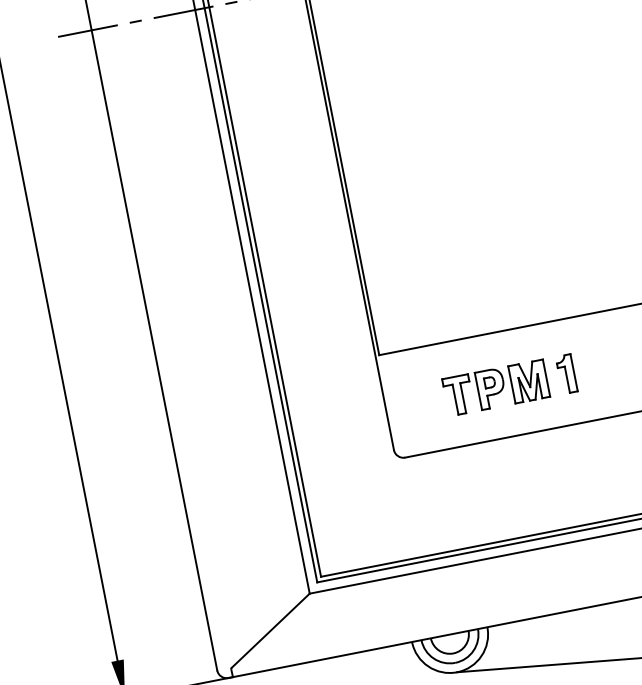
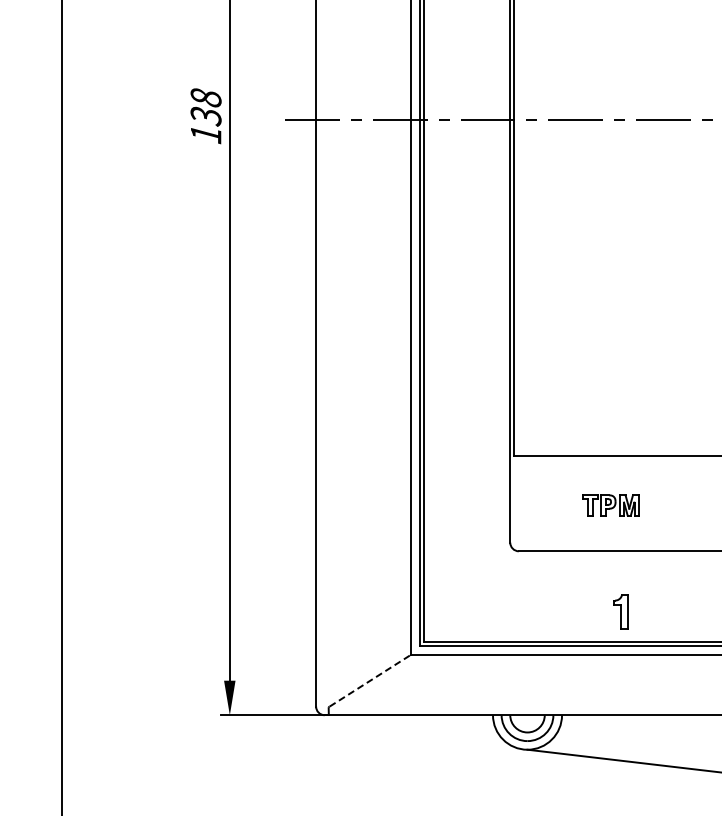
part: (566, 374) -> (620, 611), moved
part: (495, 388) -> (610, 505), size x0.6
line: (270, 630) -> (370, 680), solid -> dashed

